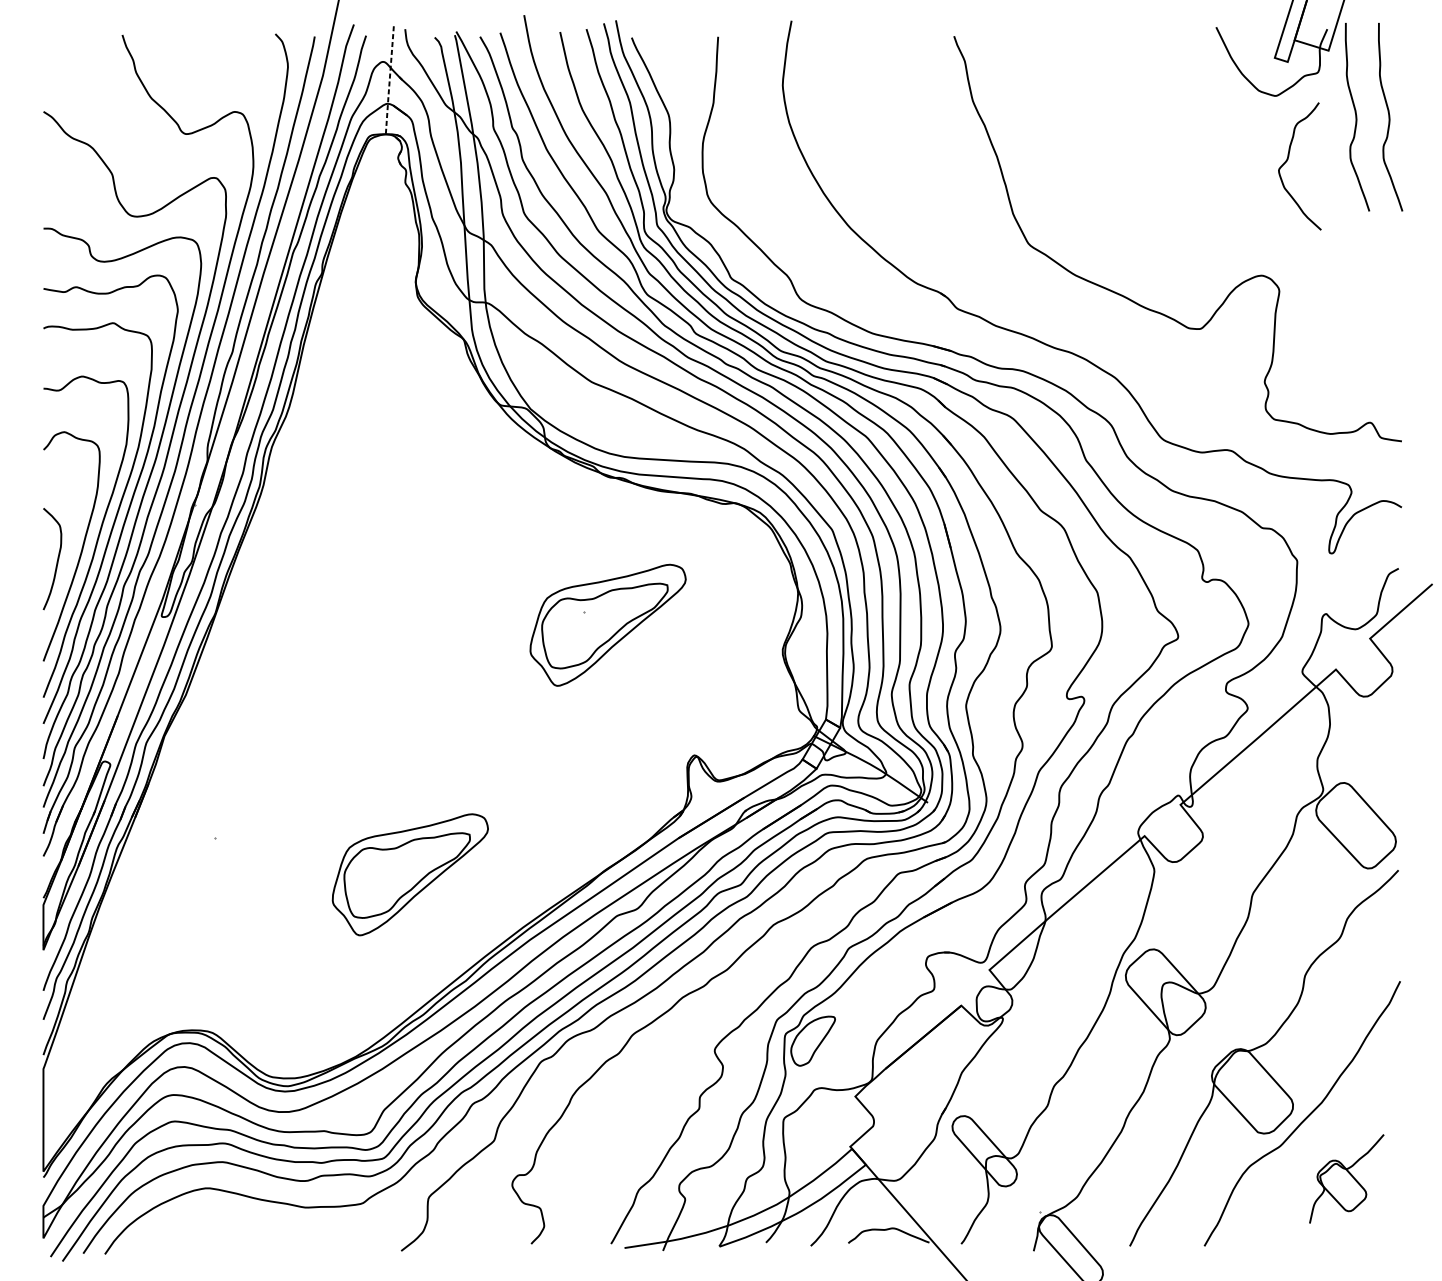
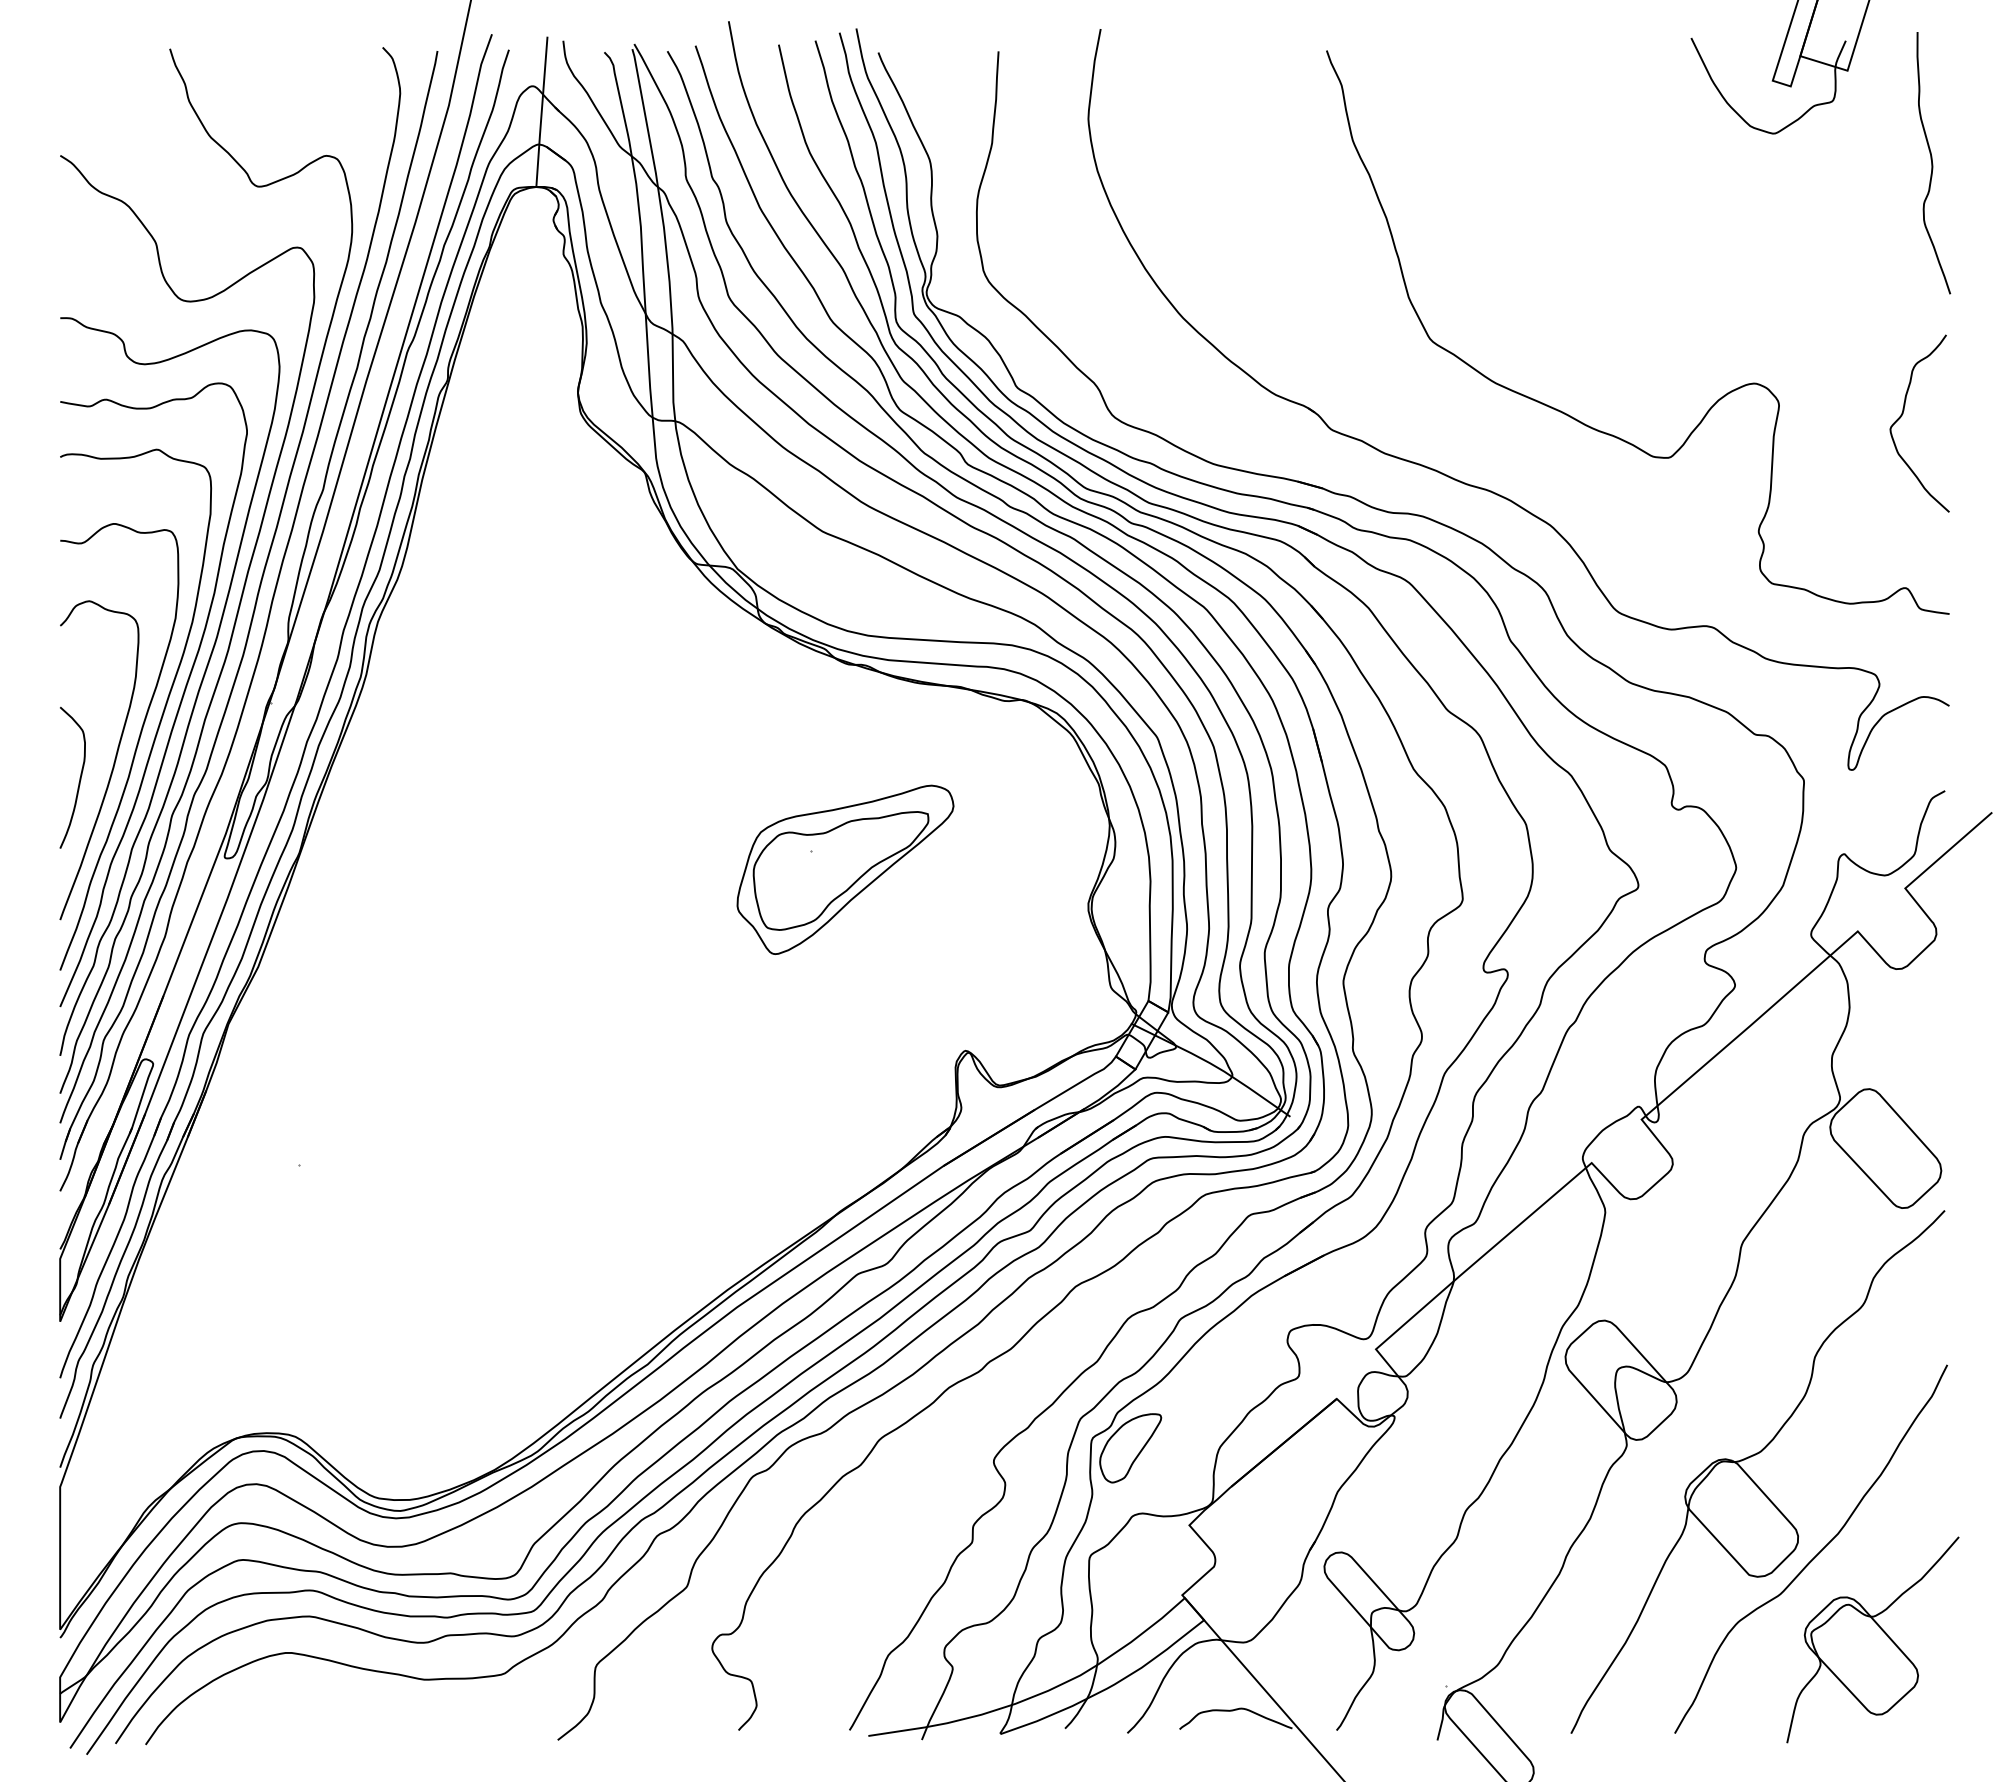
line: (389, 80) -> (541, 112), dashed -> solid
curve: (1357, 117) -> (1887, 163), removed
curve: (1287, 160) -> (1902, 415), moved
part: (410, 874) -> (570, 1216), removed
part: (1346, 1178) -> (1872, 1639), size x1.67

